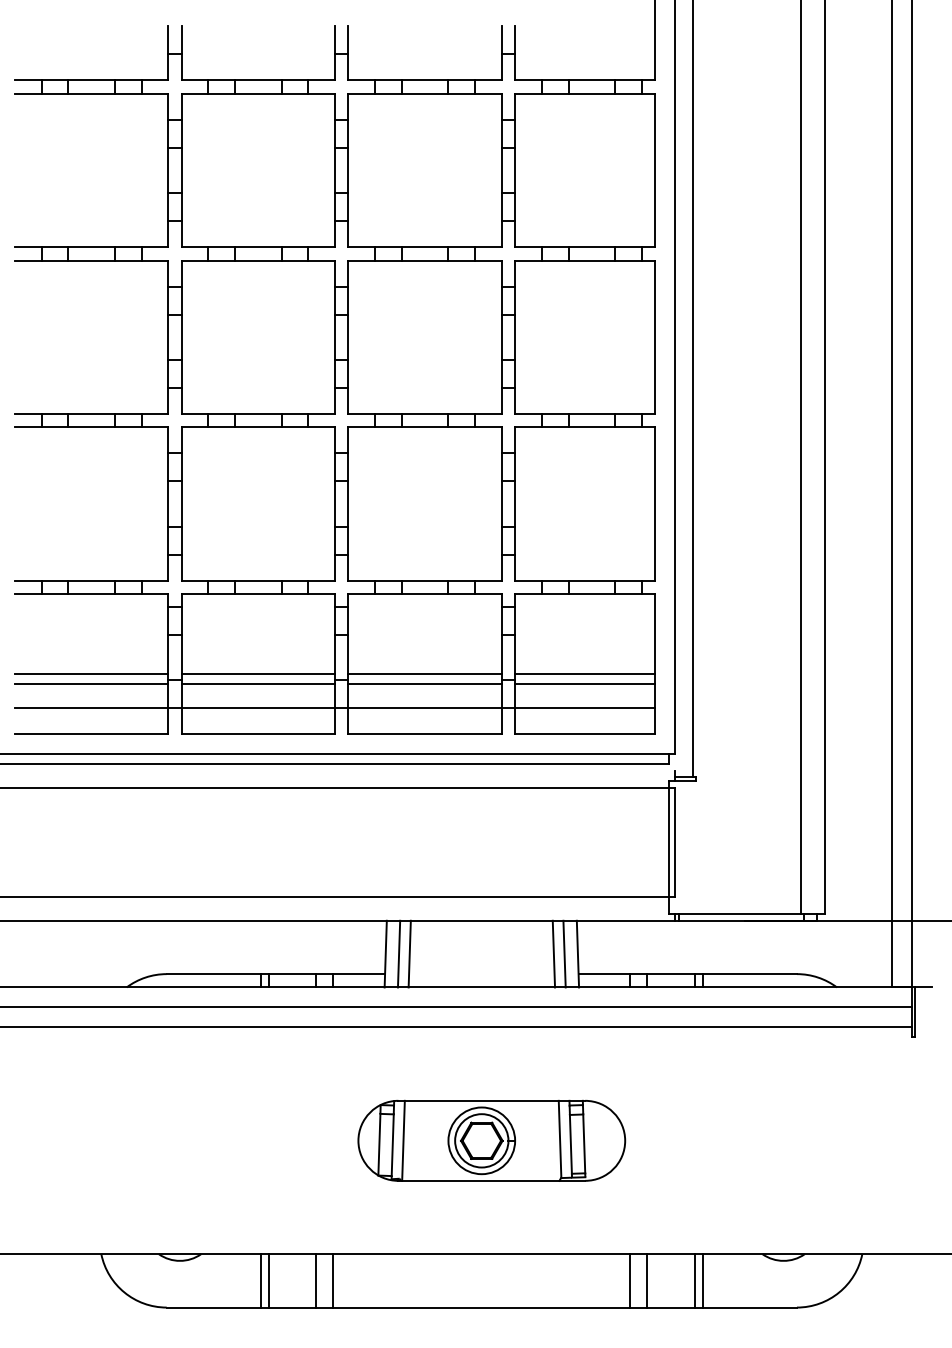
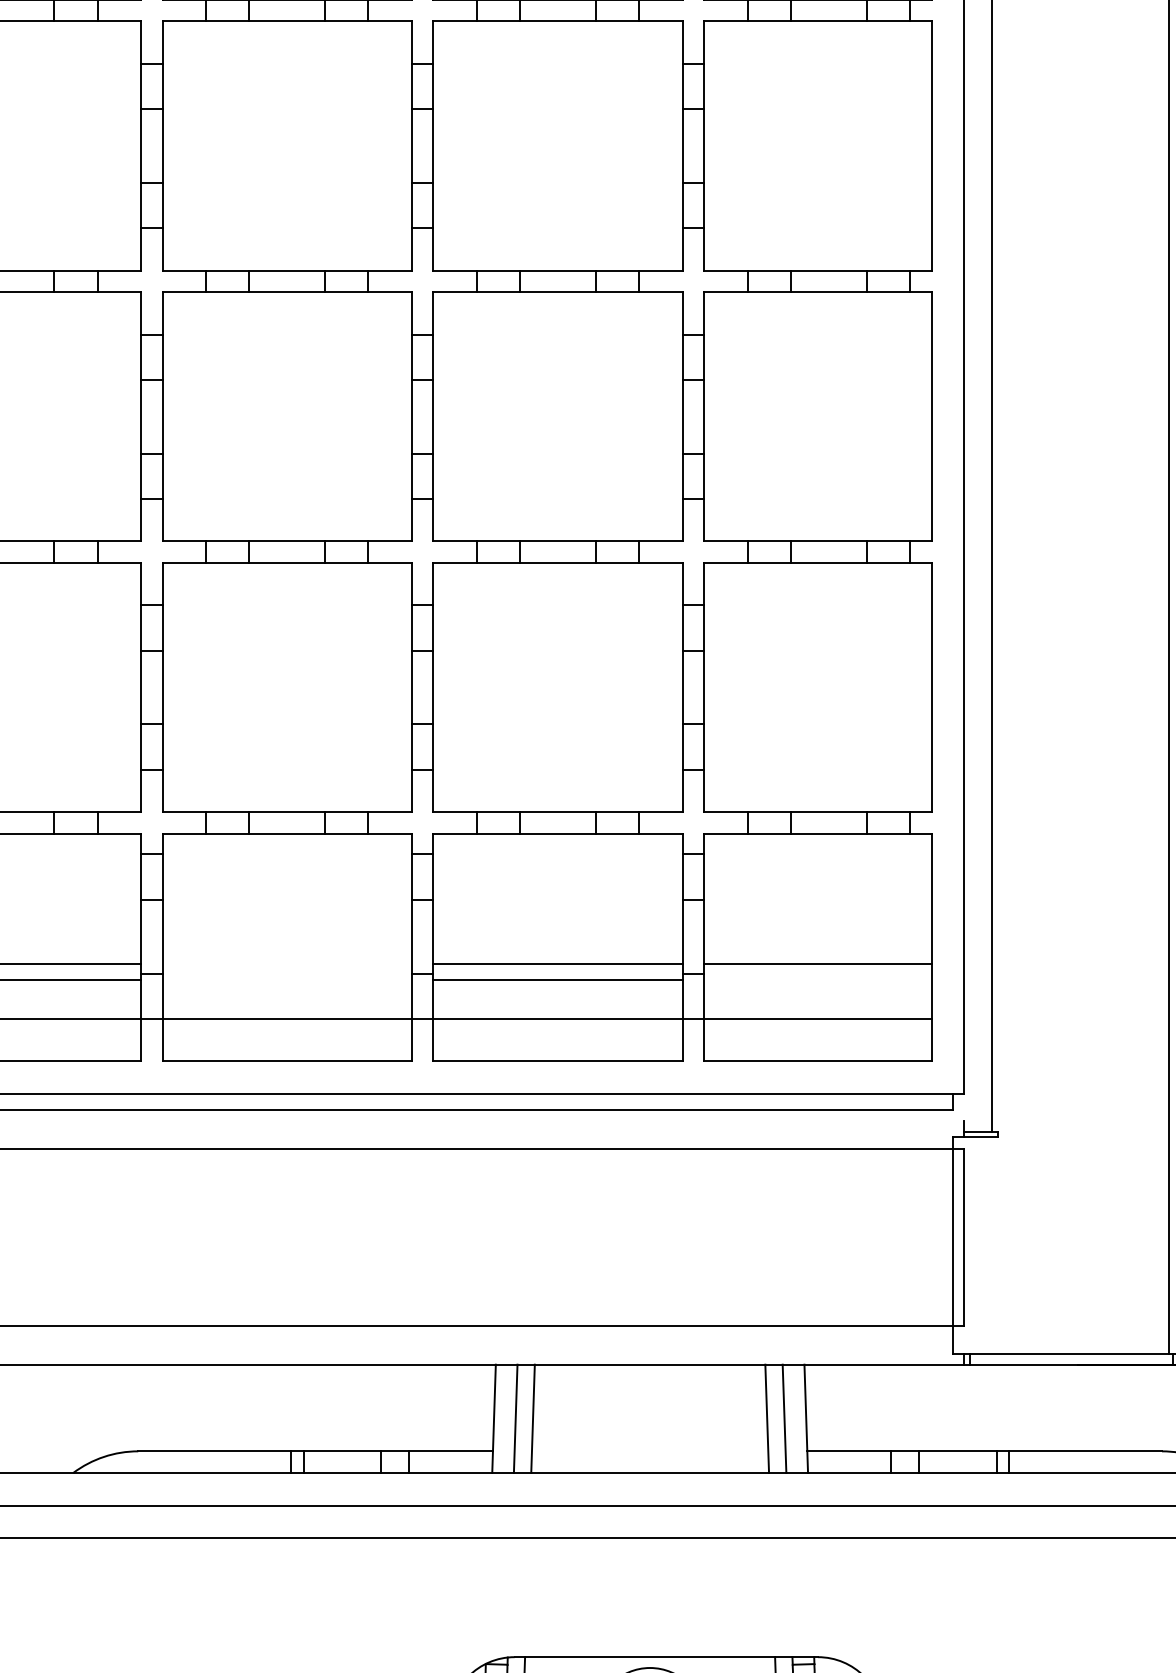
line: (258, 673) -> (287, 963), removed
line: (258, 684) -> (287, 980), removed
line: (585, 684) -> (818, 980), removed

